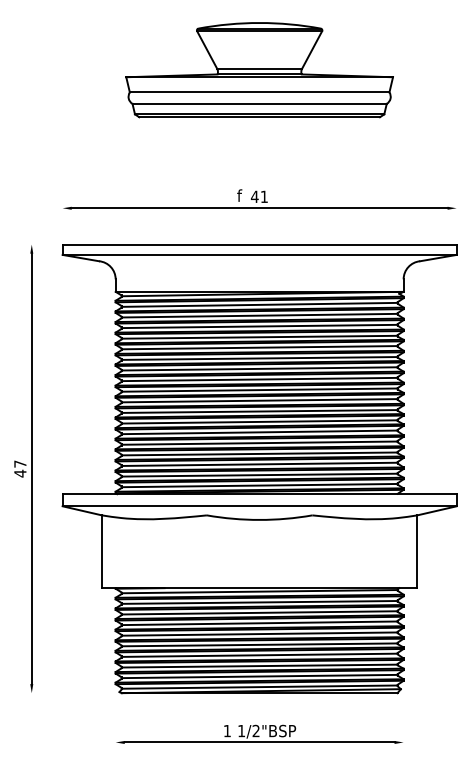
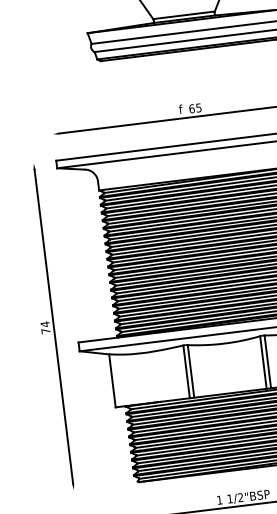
text: (258, 196) -> (194, 108), 41 -> 65
text: (20, 468) -> (45, 327), 47 -> 74
line: (203, 551) -> (186, 371), added
line: (209, 551) -> (190, 371), added
line: (309, 551) -> (263, 362), added
line: (315, 551) -> (267, 361), added

